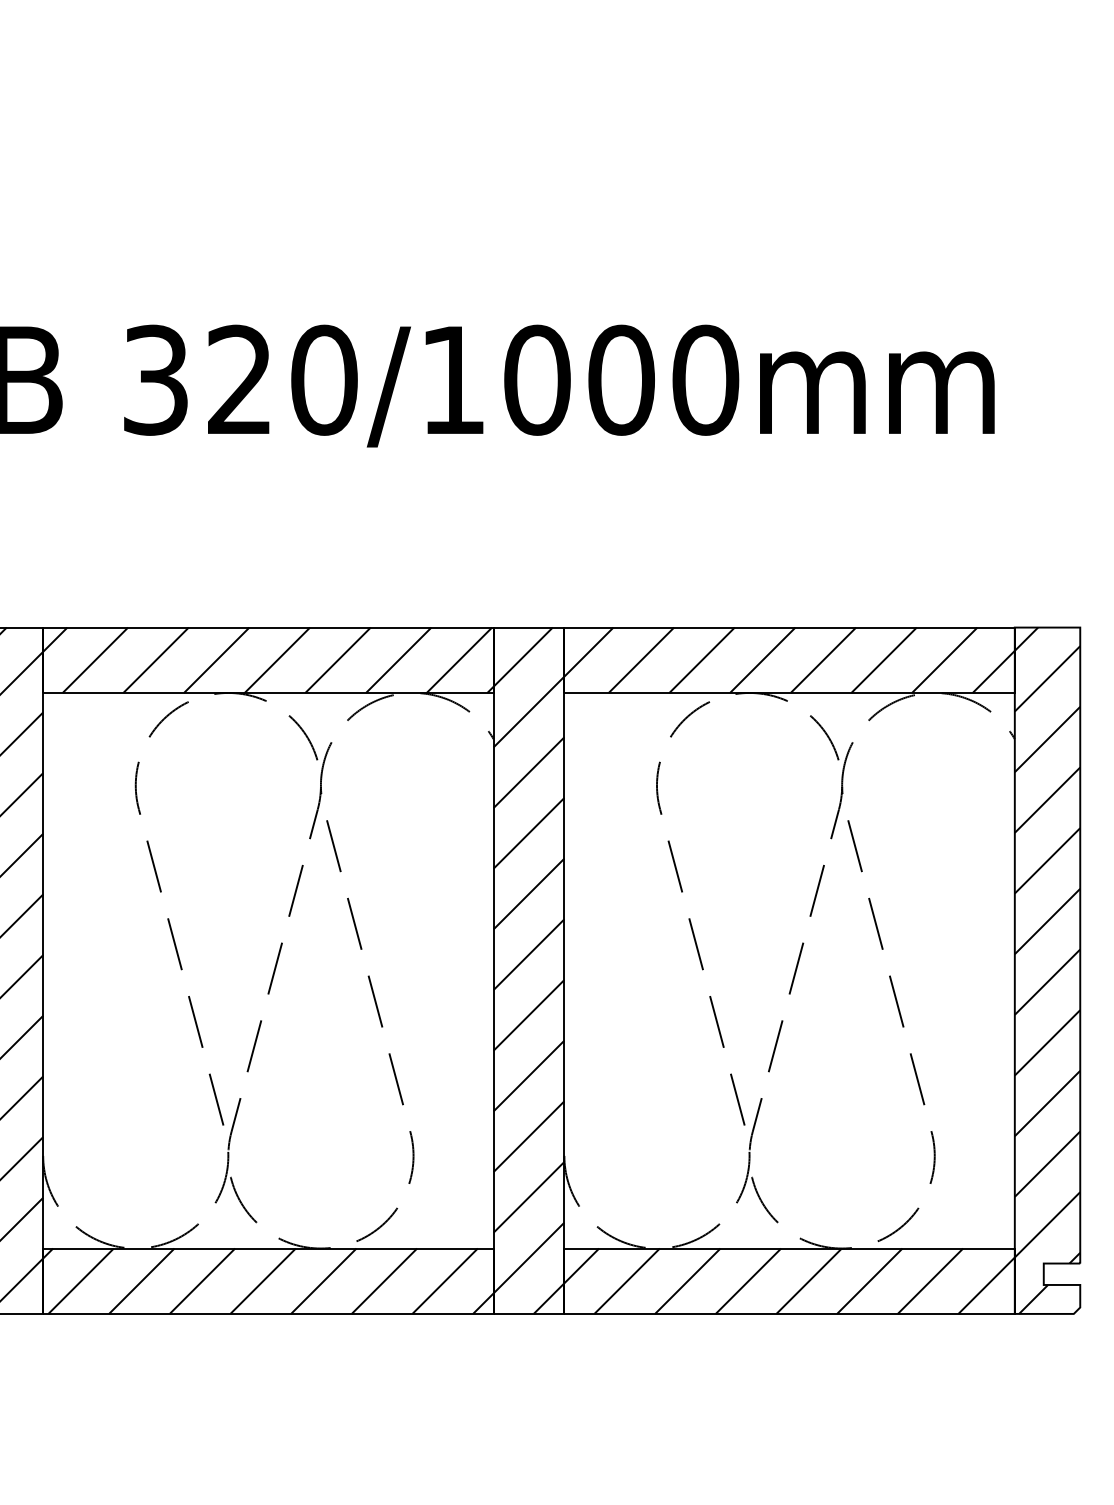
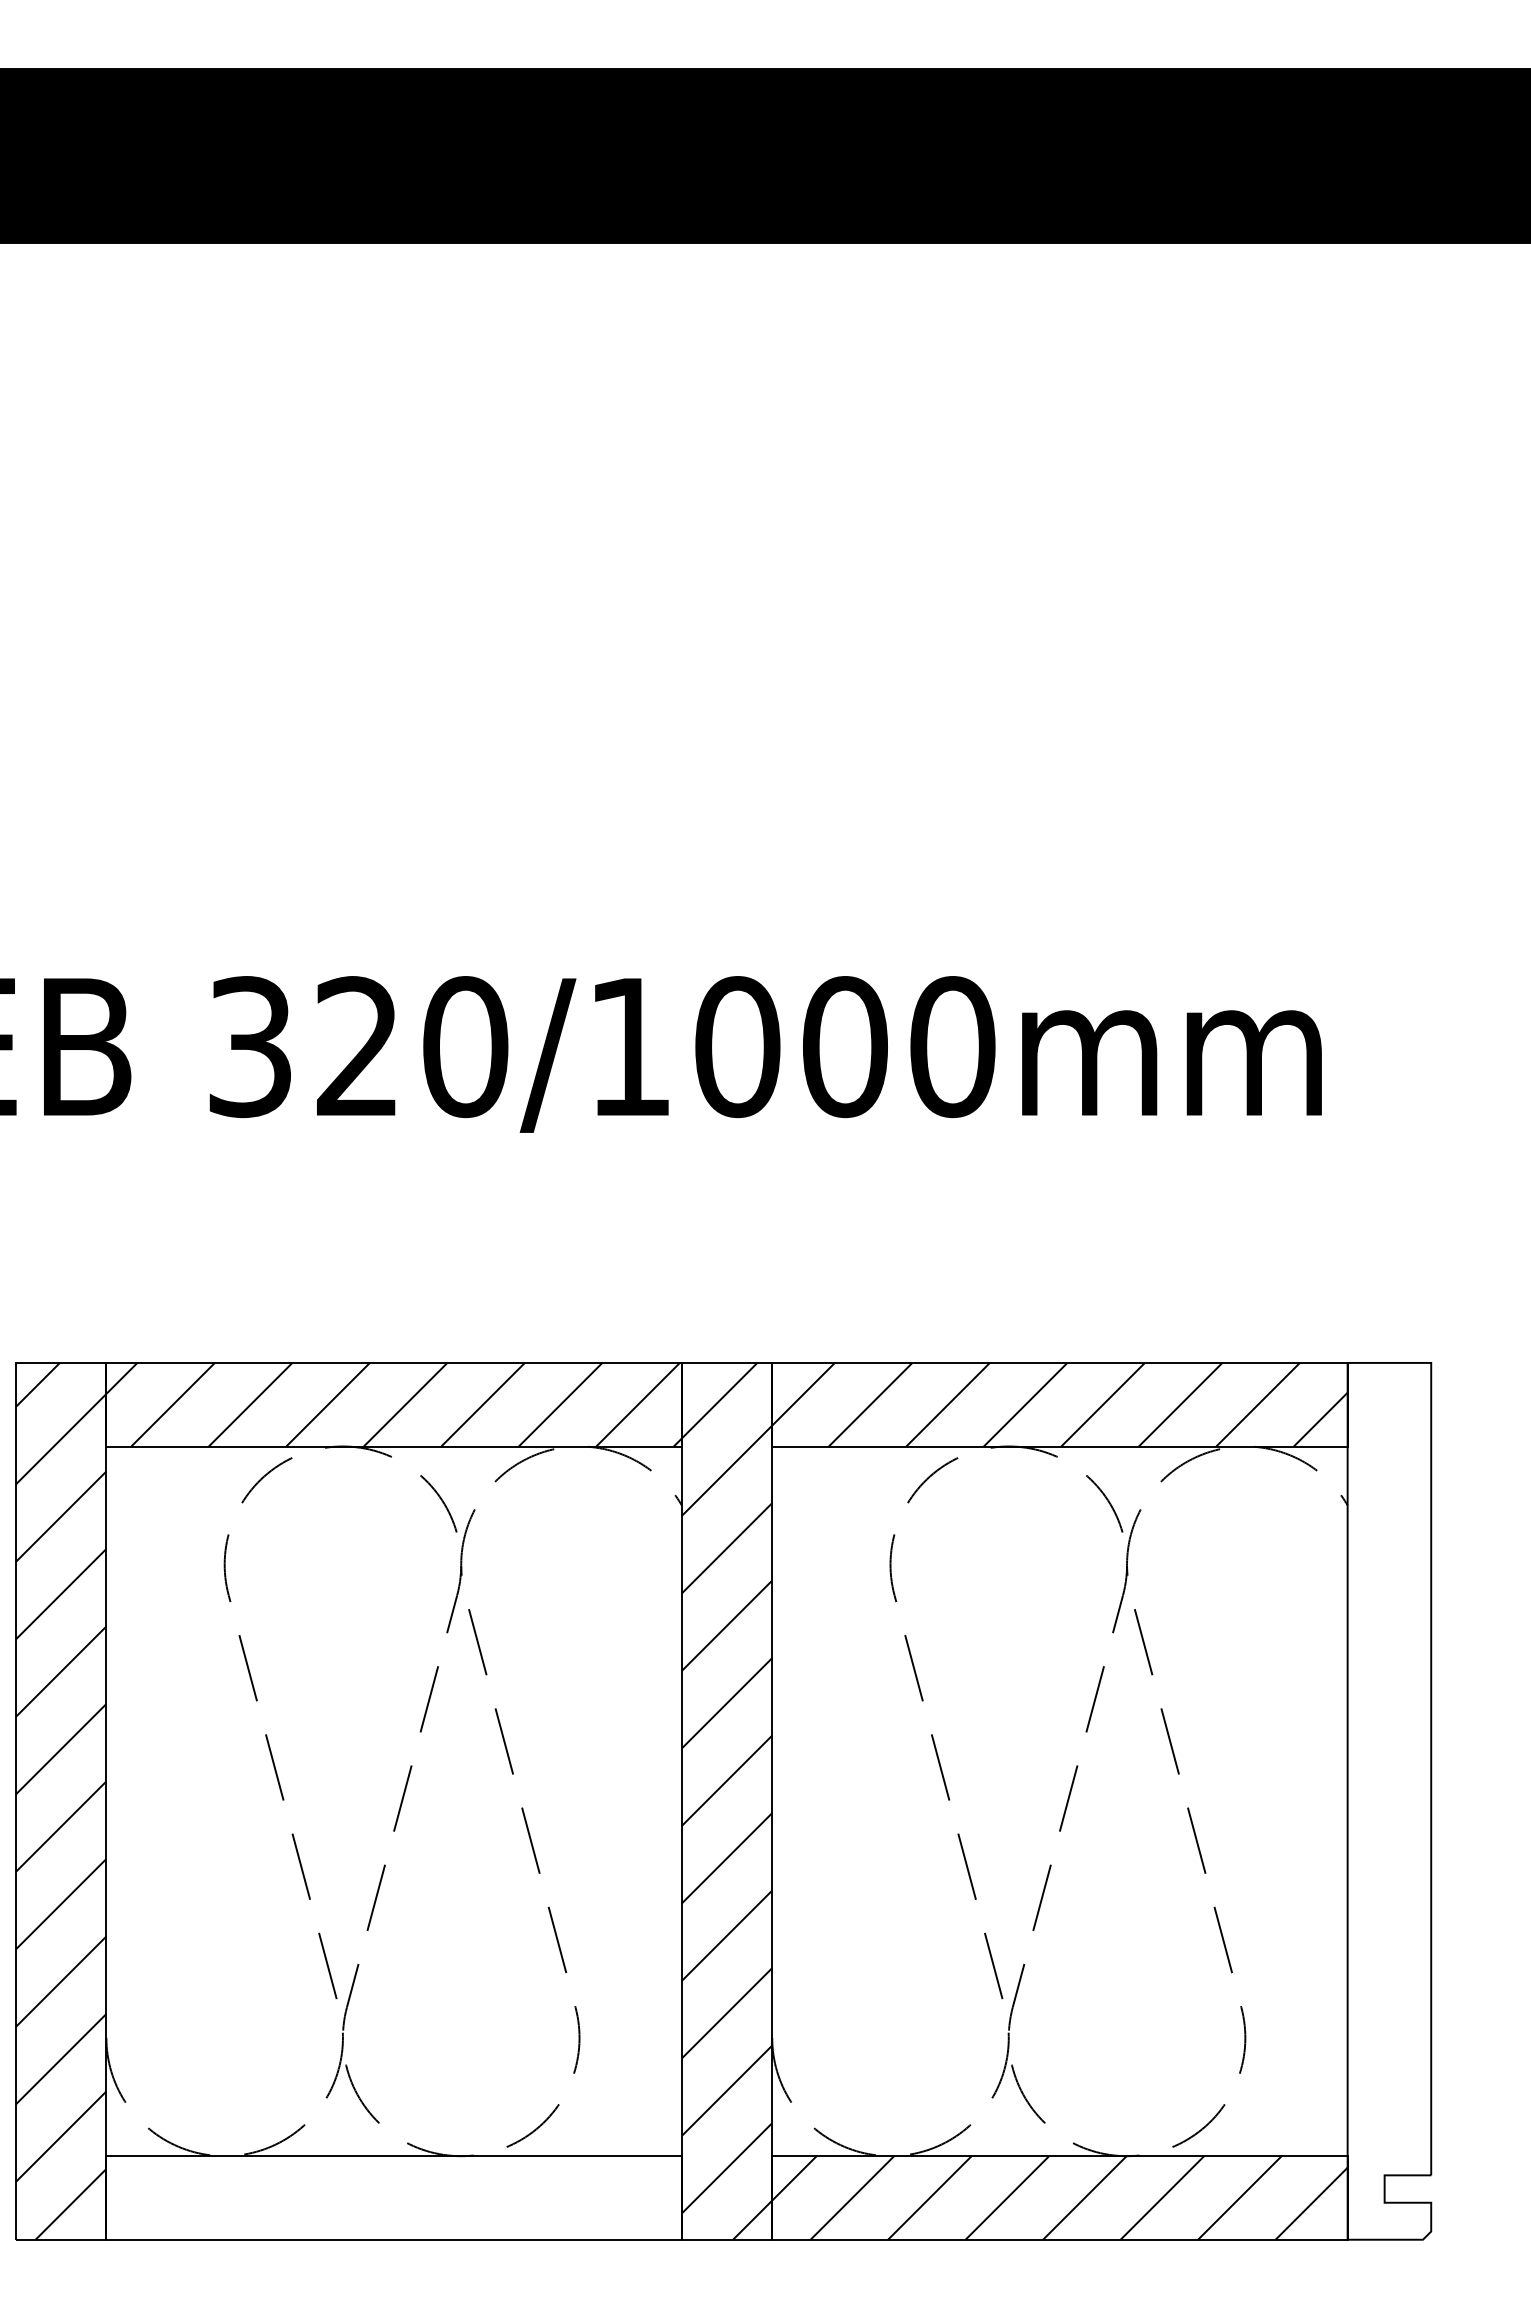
hatch: (1047, 970) -> (1389, 1800), removed
hatch: (267, 1280) -> (393, 2197), removed

